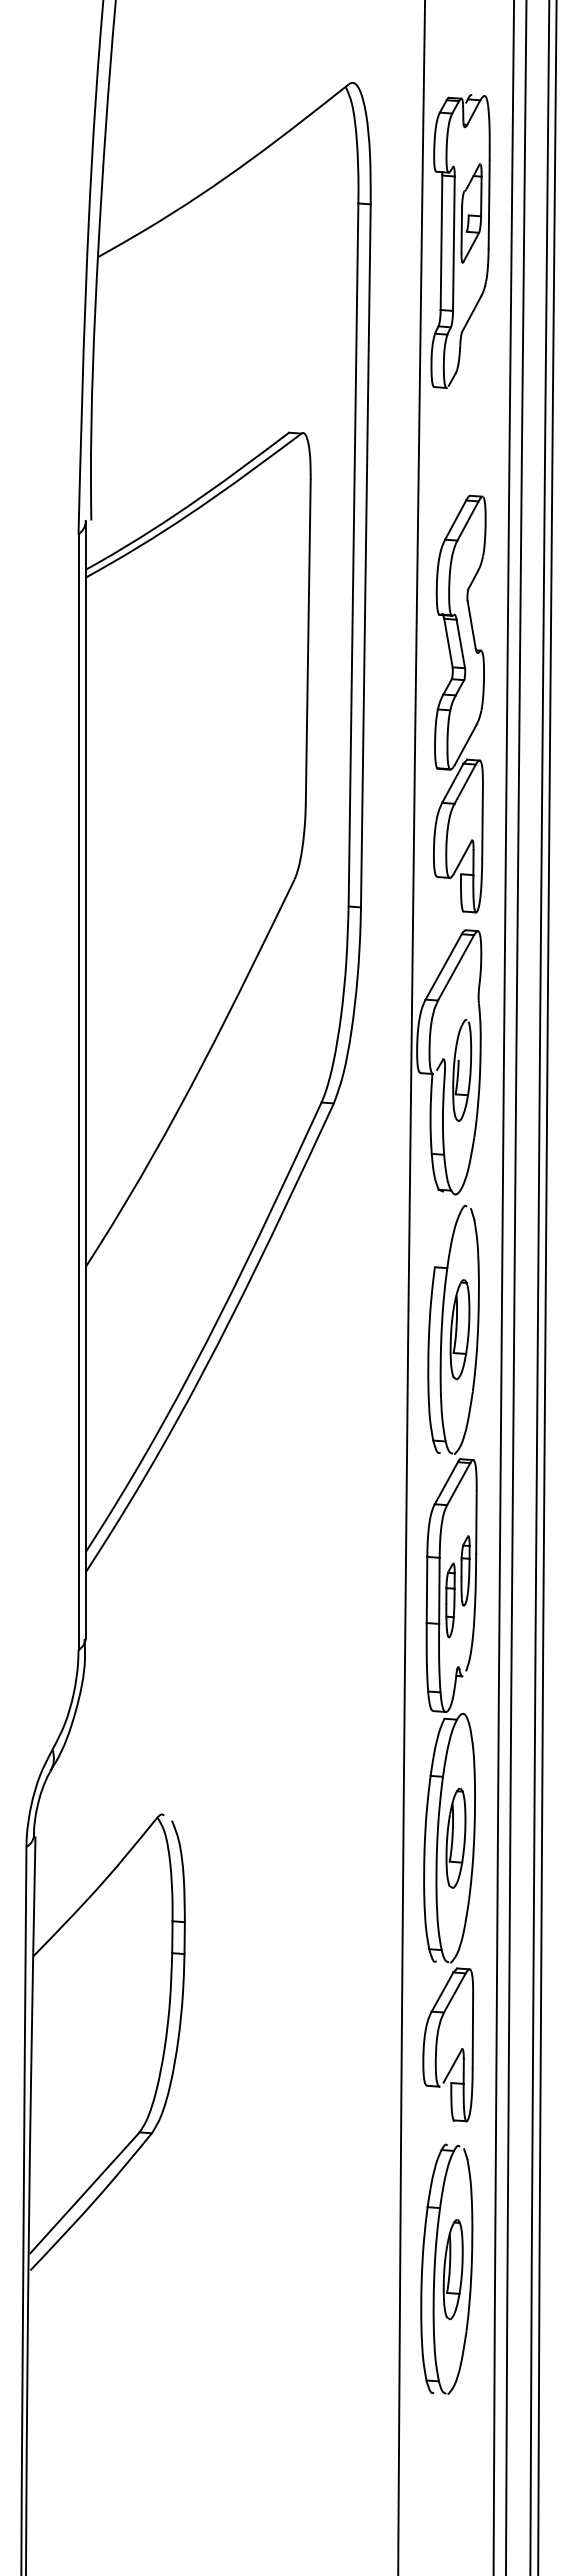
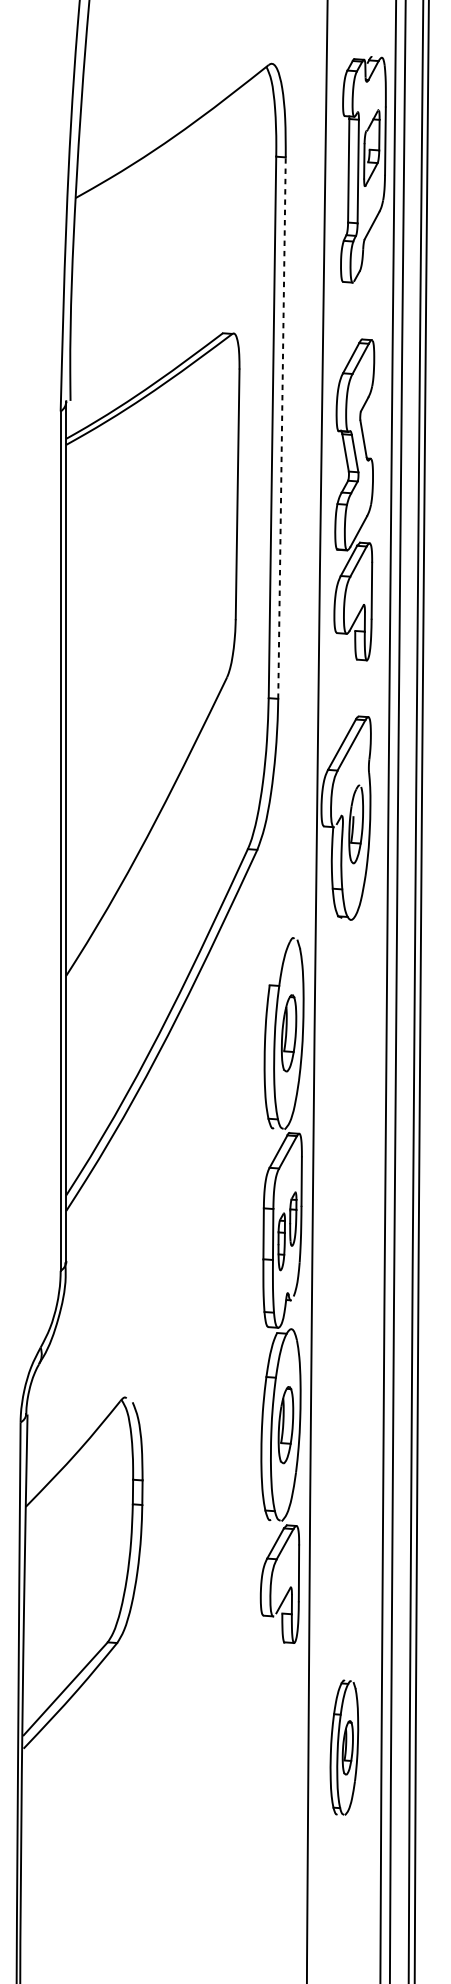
part: (460, 241) -> (363, 169), moved
line: (365, 555) -> (281, 427), solid -> dashed
part: (459, 703) -> (354, 499), moved
part: (456, 1667) -> (286, 1293), moved
part: (446, 2268) -> (344, 1747), size x0.7

